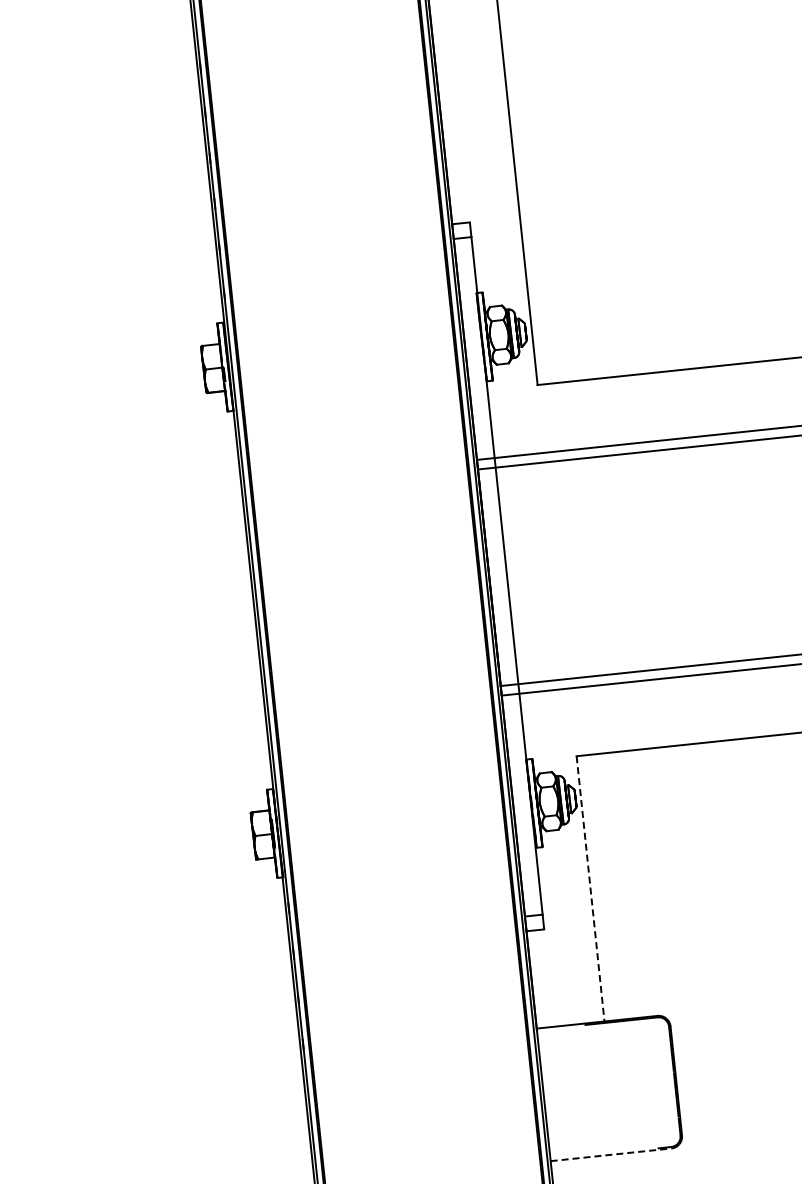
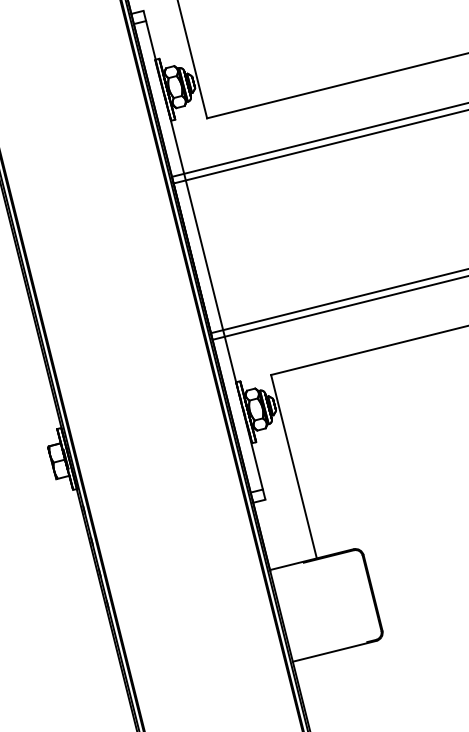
line: (590, 889) -> (294, 467), dashed -> solid
line: (611, 1154) -> (334, 651), dashed -> solid

